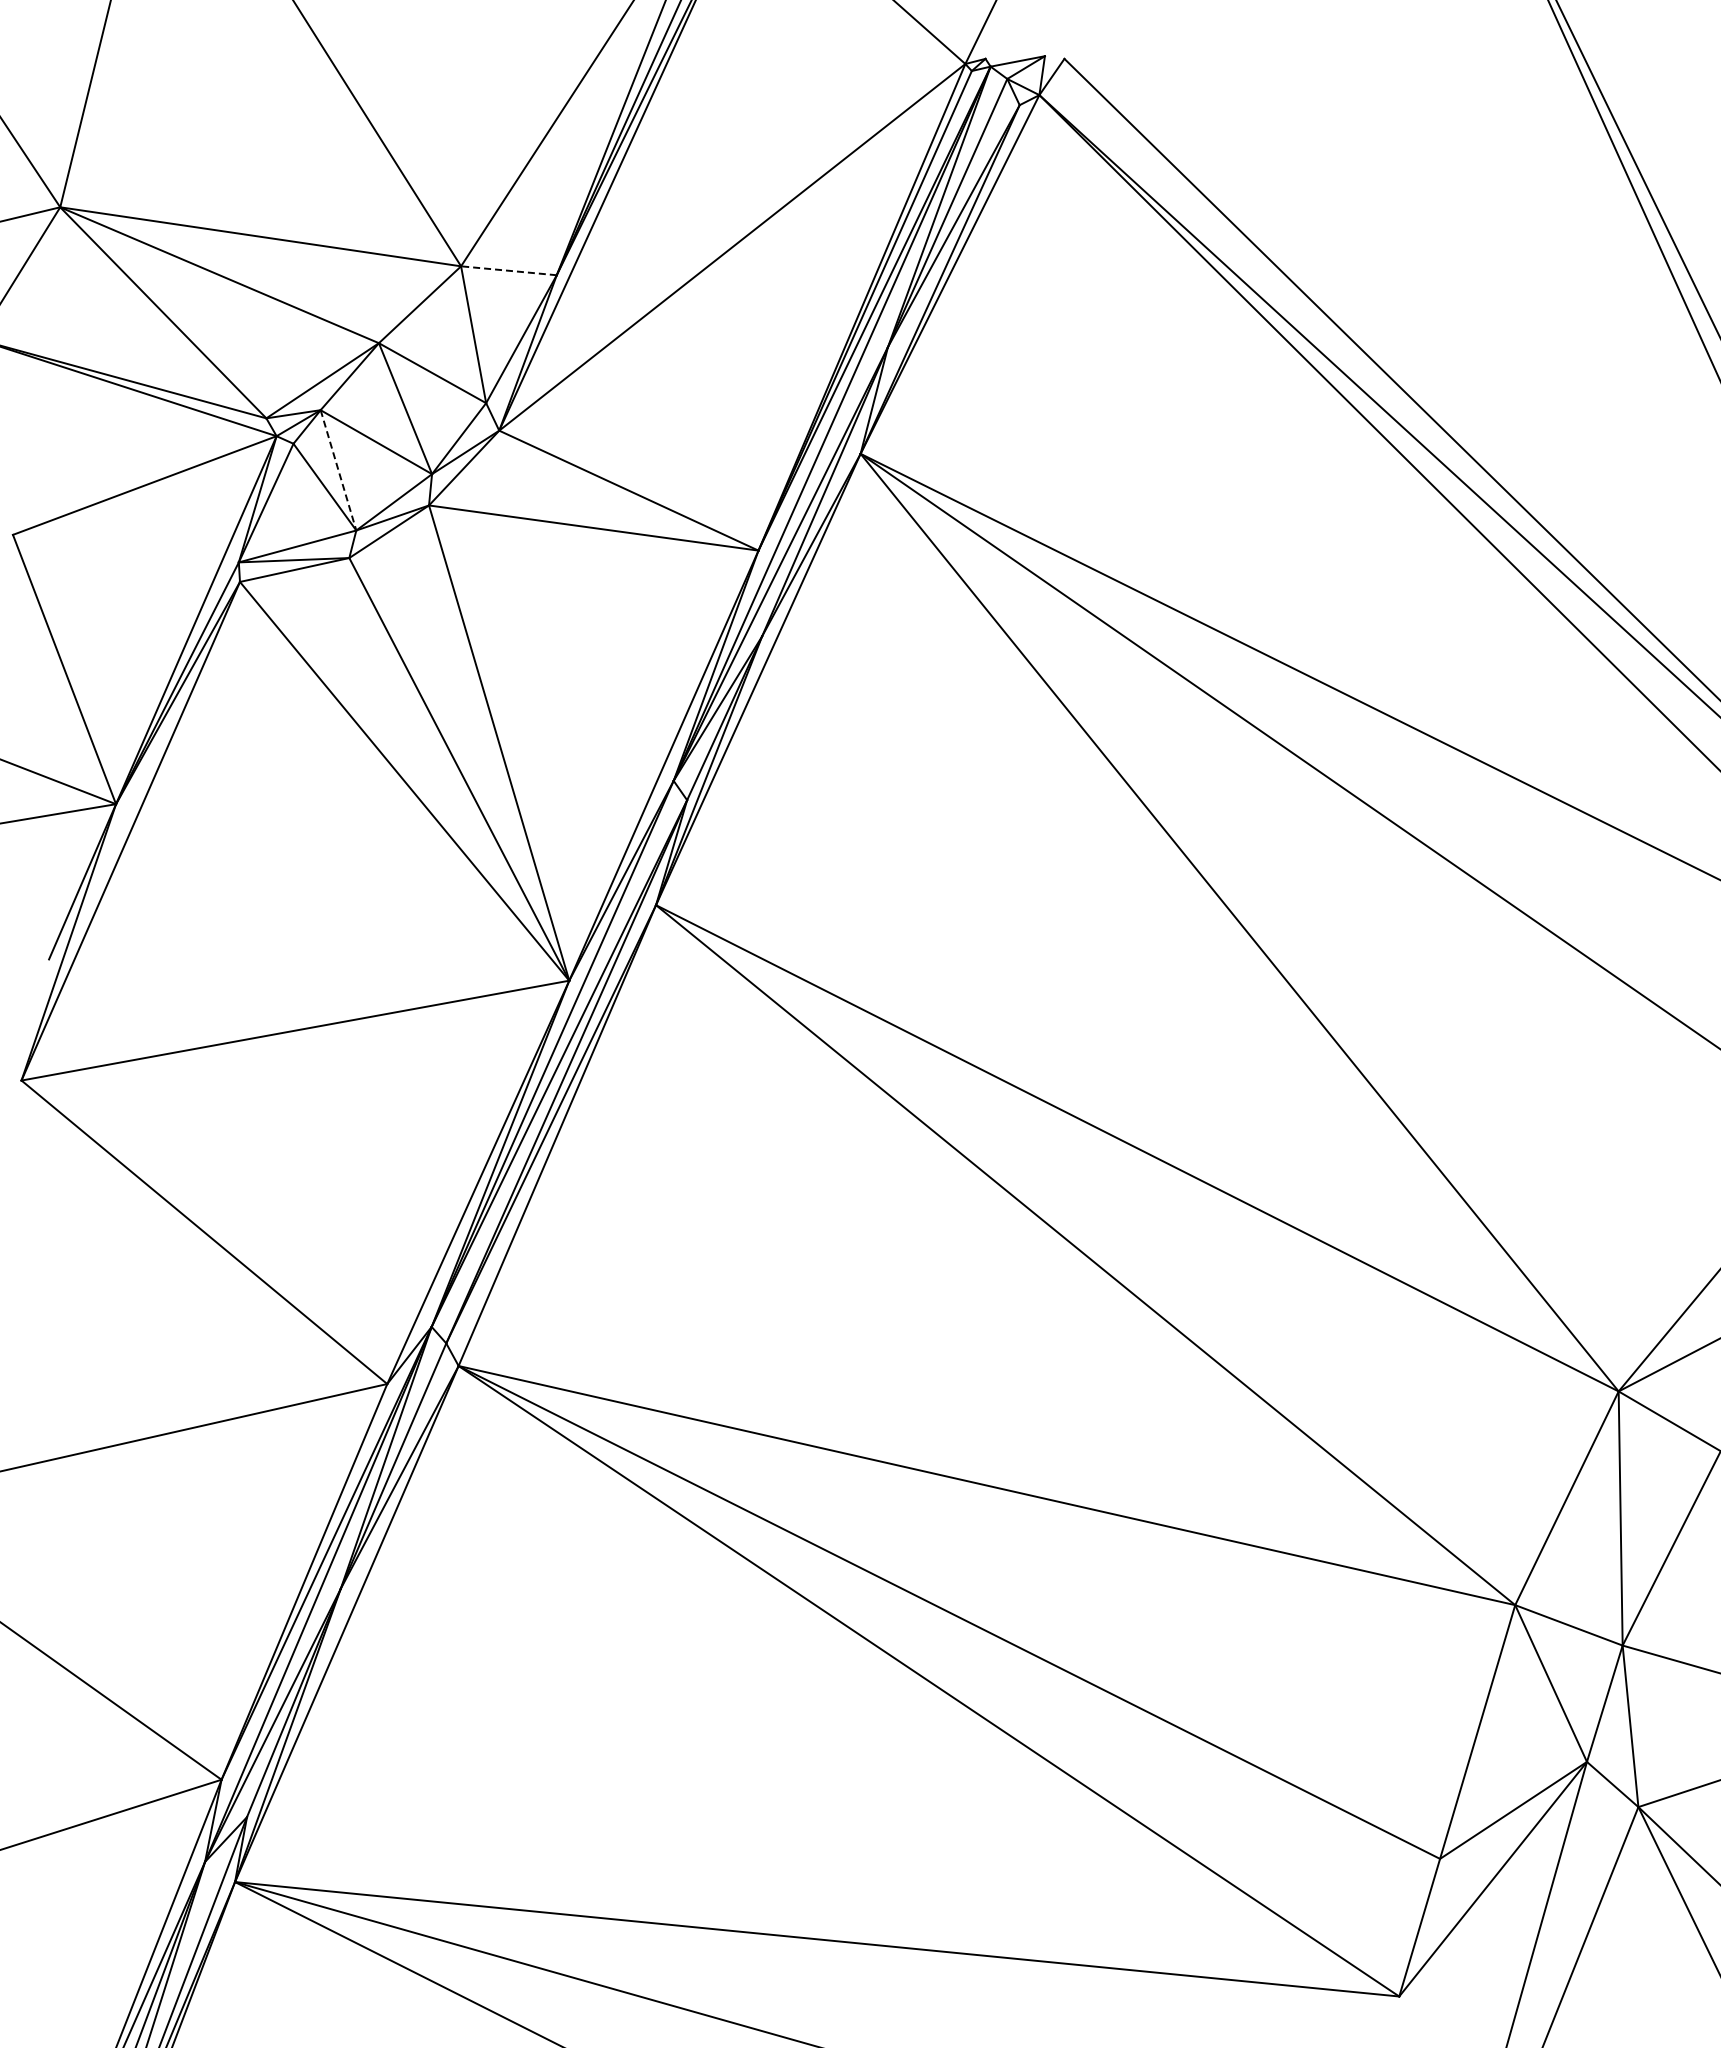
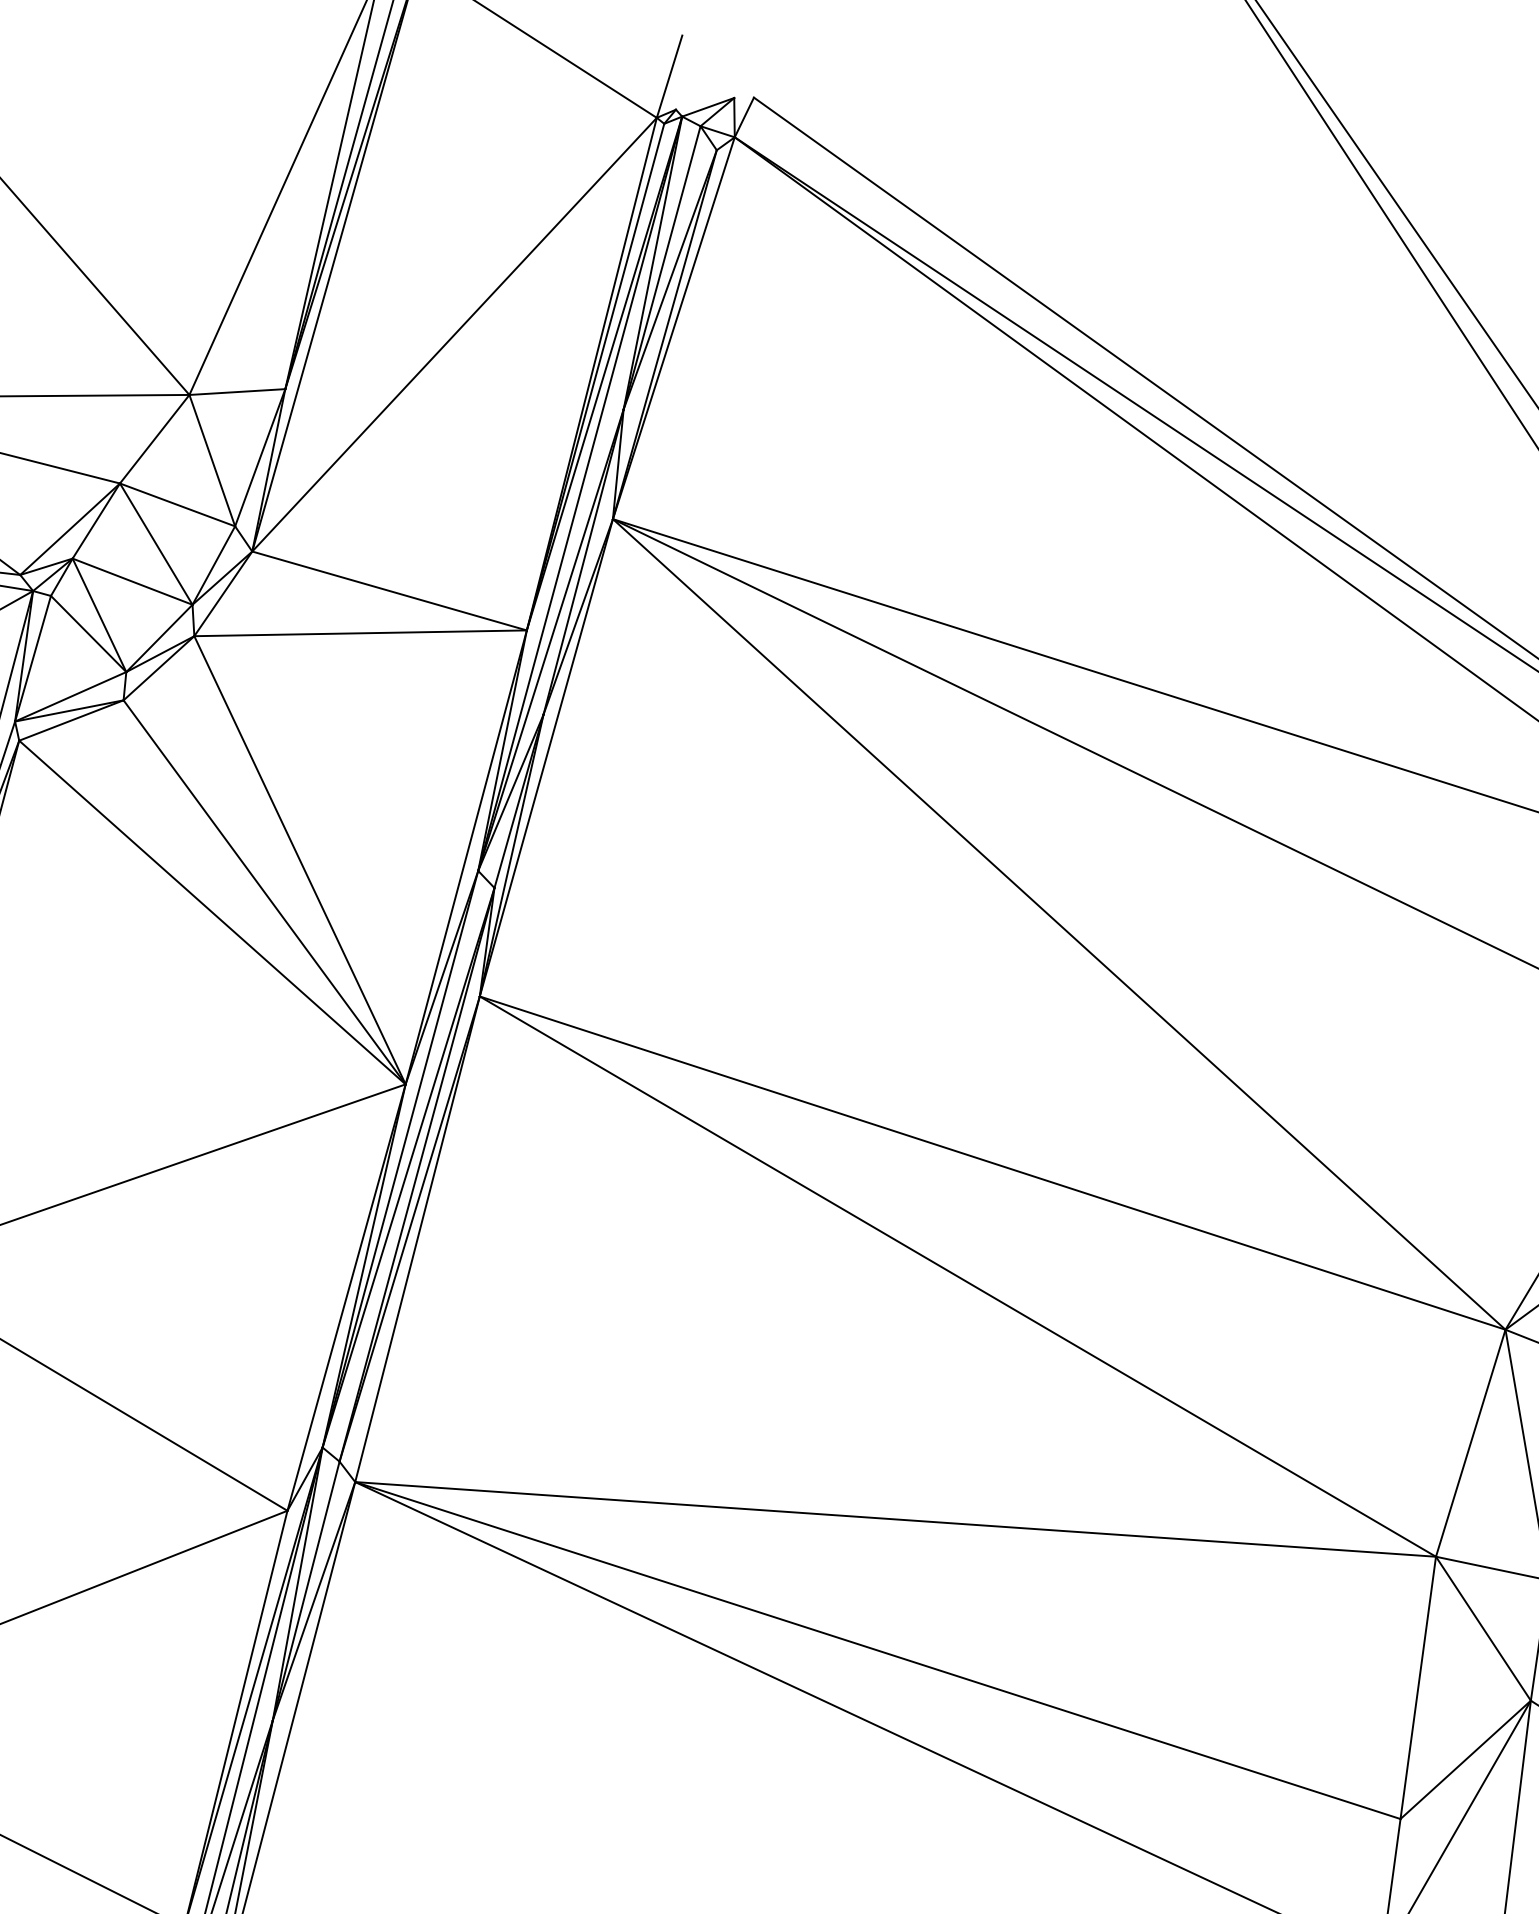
line: (508, 270) -> (236, 391), dashed -> solid
line: (338, 470) -> (99, 615), dashed -> solid

